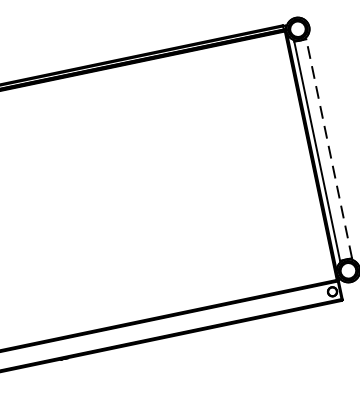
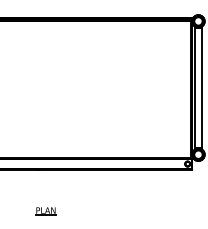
line: (328, 147) -> (201, 87), dashed -> solid

